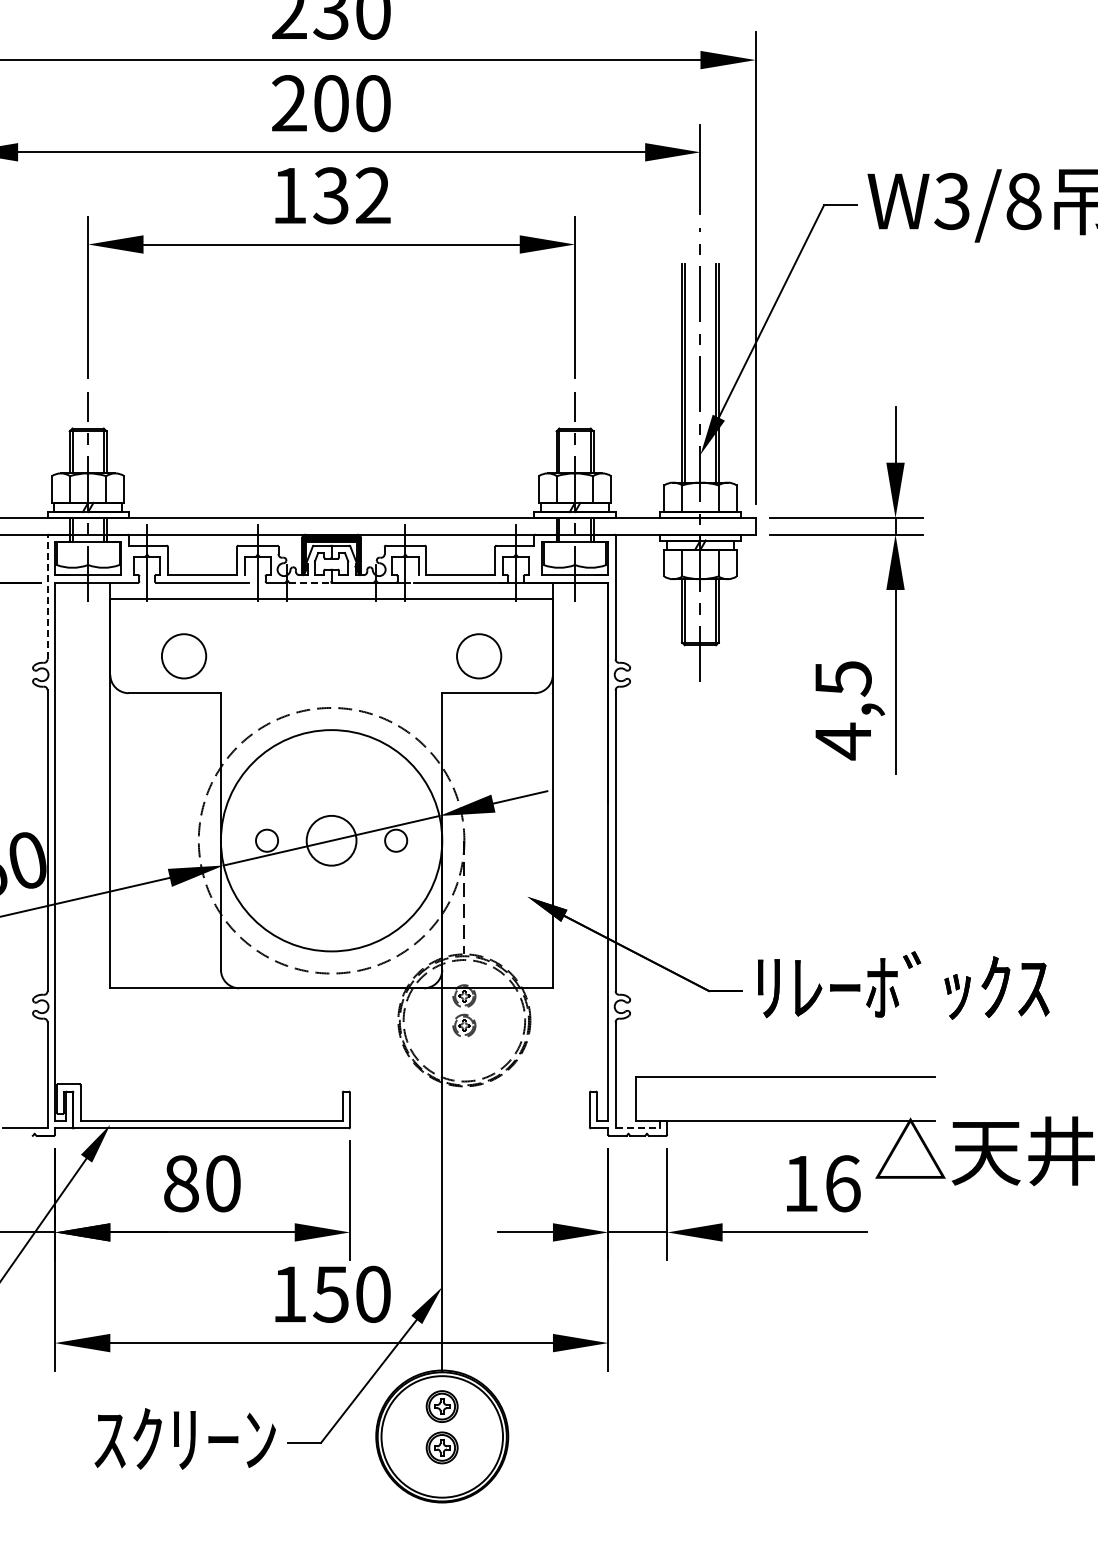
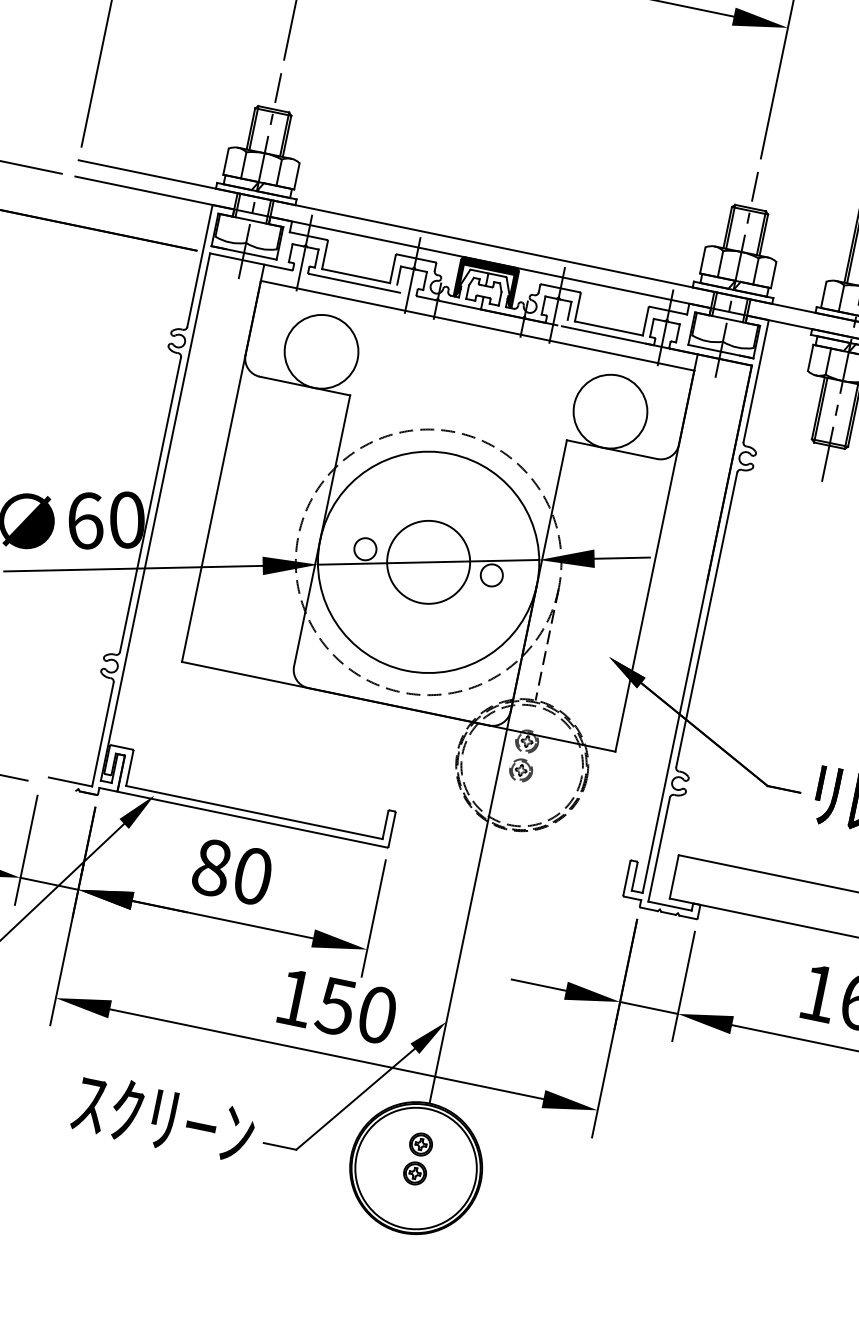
line: (309, 582) -> (459, 304), dashed -> solid
line: (47, 597) -> (199, 266), dashed -> solid
circle: (183, 656) -> (320, 351), size x1.67
circle: (479, 656) -> (610, 411), size x1.67
circle: (331, 840) -> (428, 562), size x1.67
line: (638, 1128) -> (670, 906), dashed -> solid
part: (442, 1426) -> (418, 1158), size x0.71

